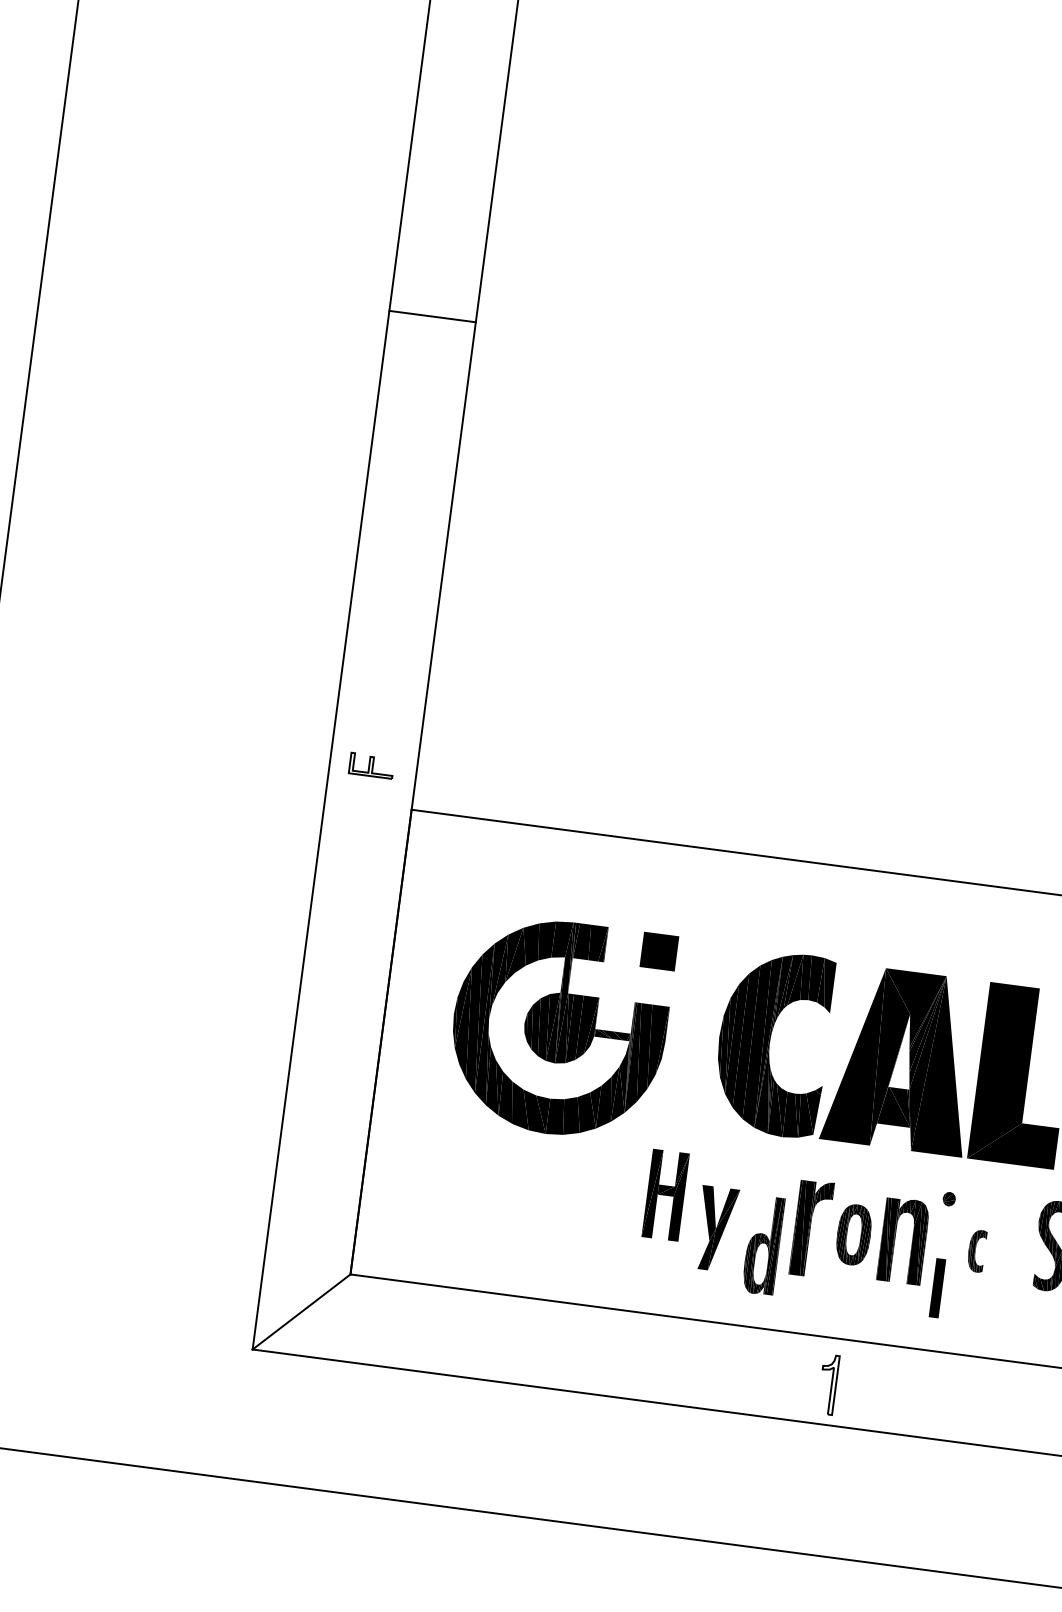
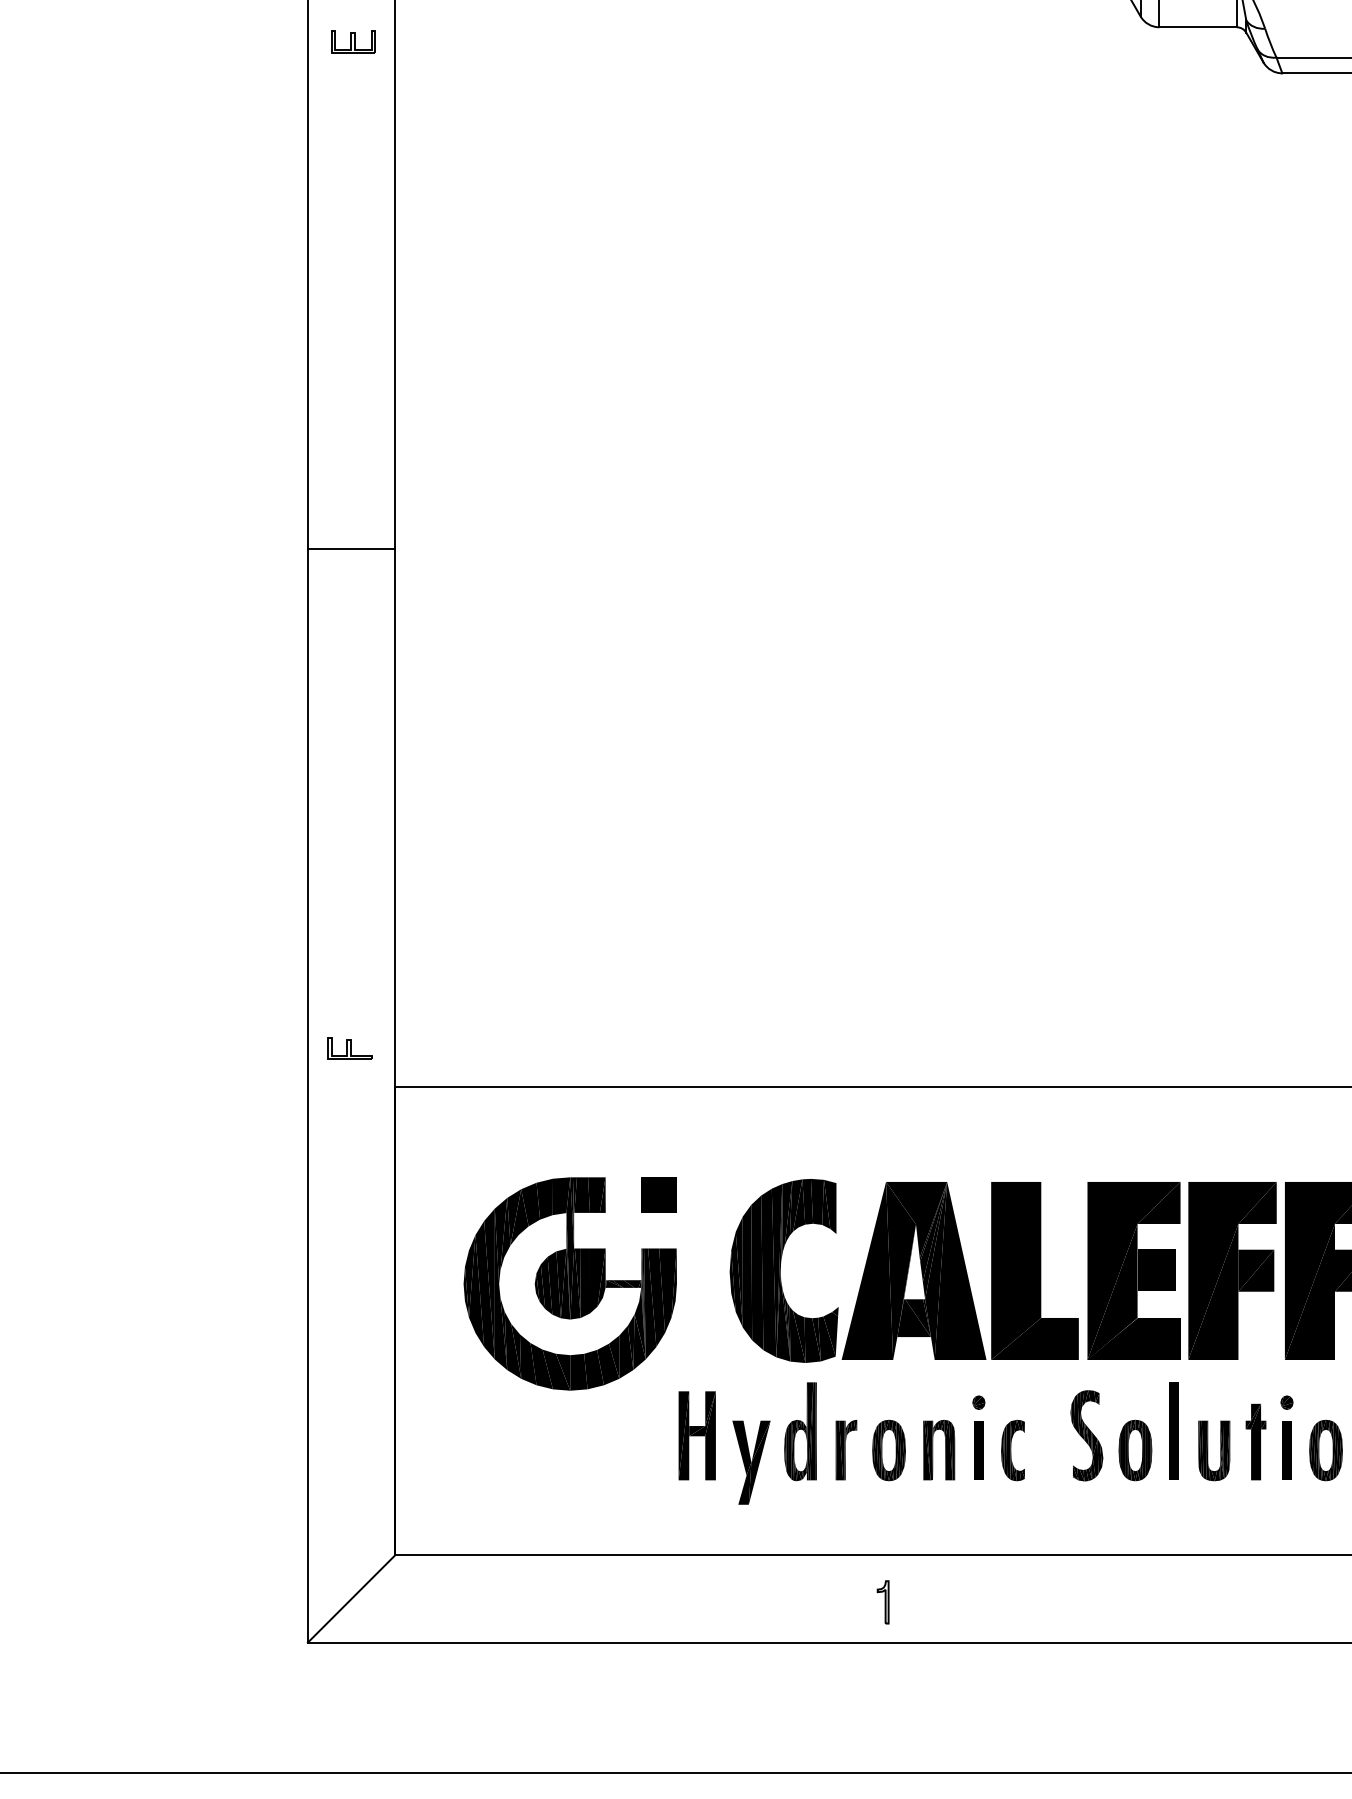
line: (432, 317) -> (351, 549), moved
part: (811, 1229) -> (846, 1450), size x0.62
part: (904, 1240) -> (939, 1449), size x0.71
part: (763, 1245) -> (800, 1431), moved
part: (976, 1250) -> (1012, 1450), size x1.43
part: (937, 1288) -> (978, 1450), moved
part: (827, 1384) -> (882, 1602), size x0.71

